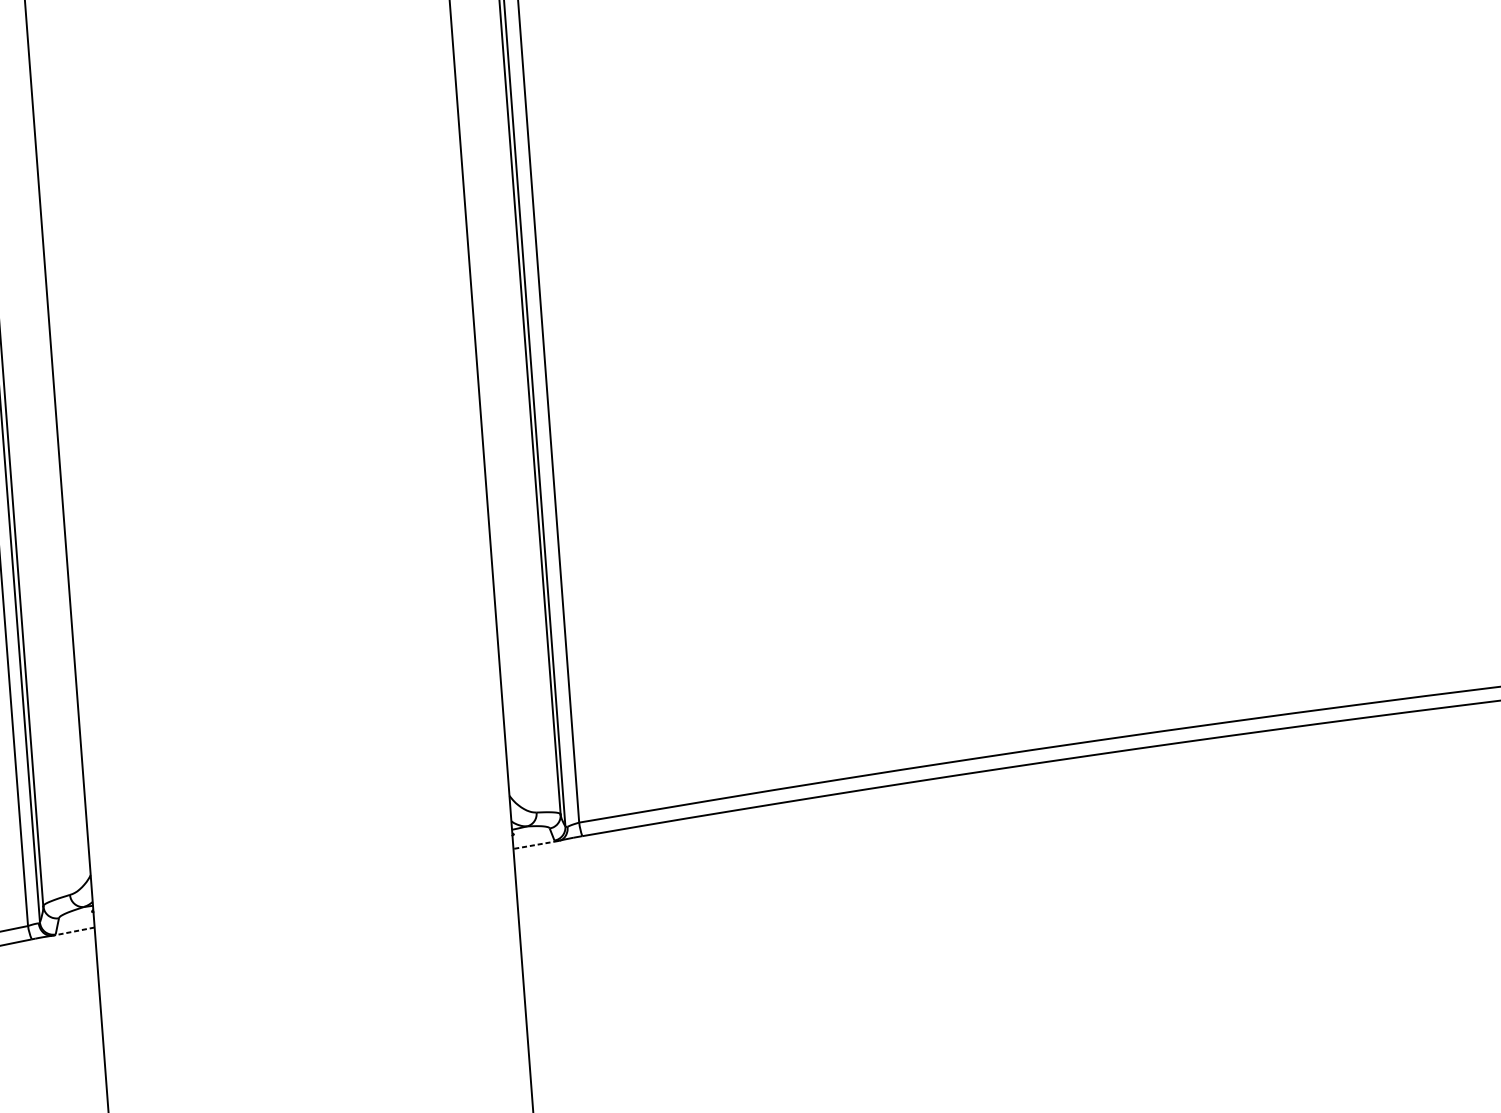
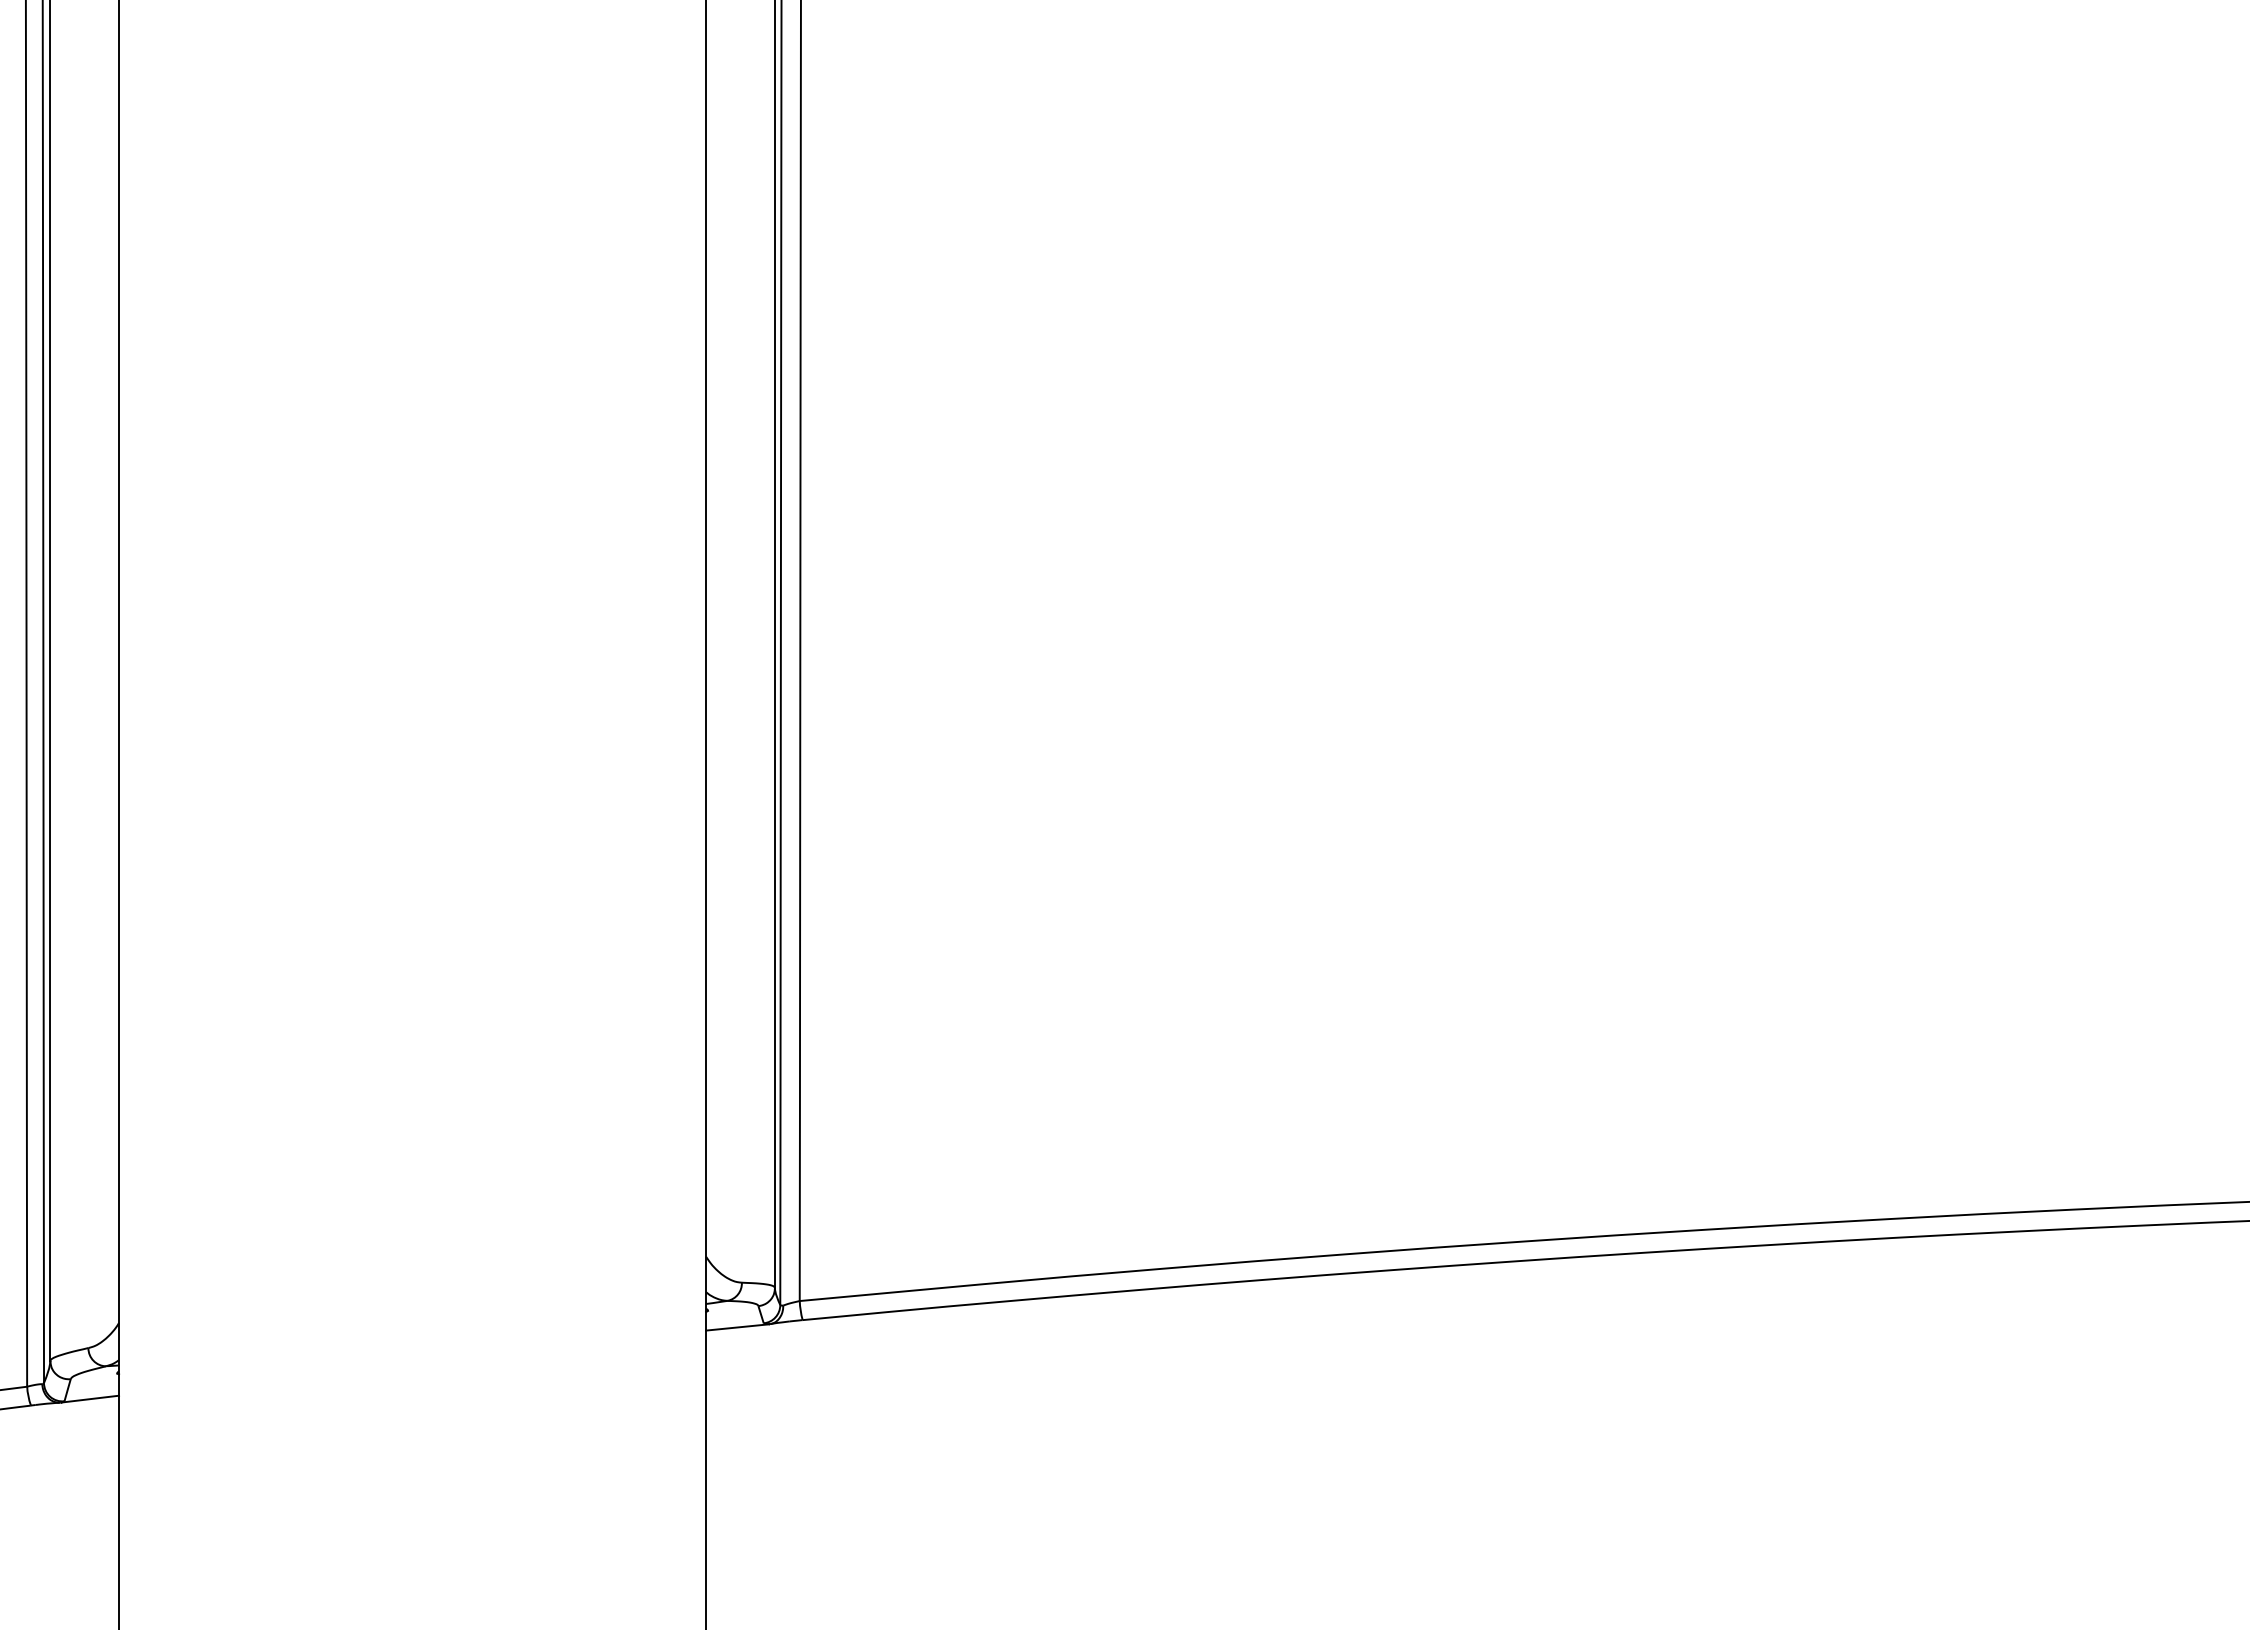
line: (535, 845) -> (737, 1327), dashed -> solid
line: (74, 931) -> (90, 1399), dashed -> solid

